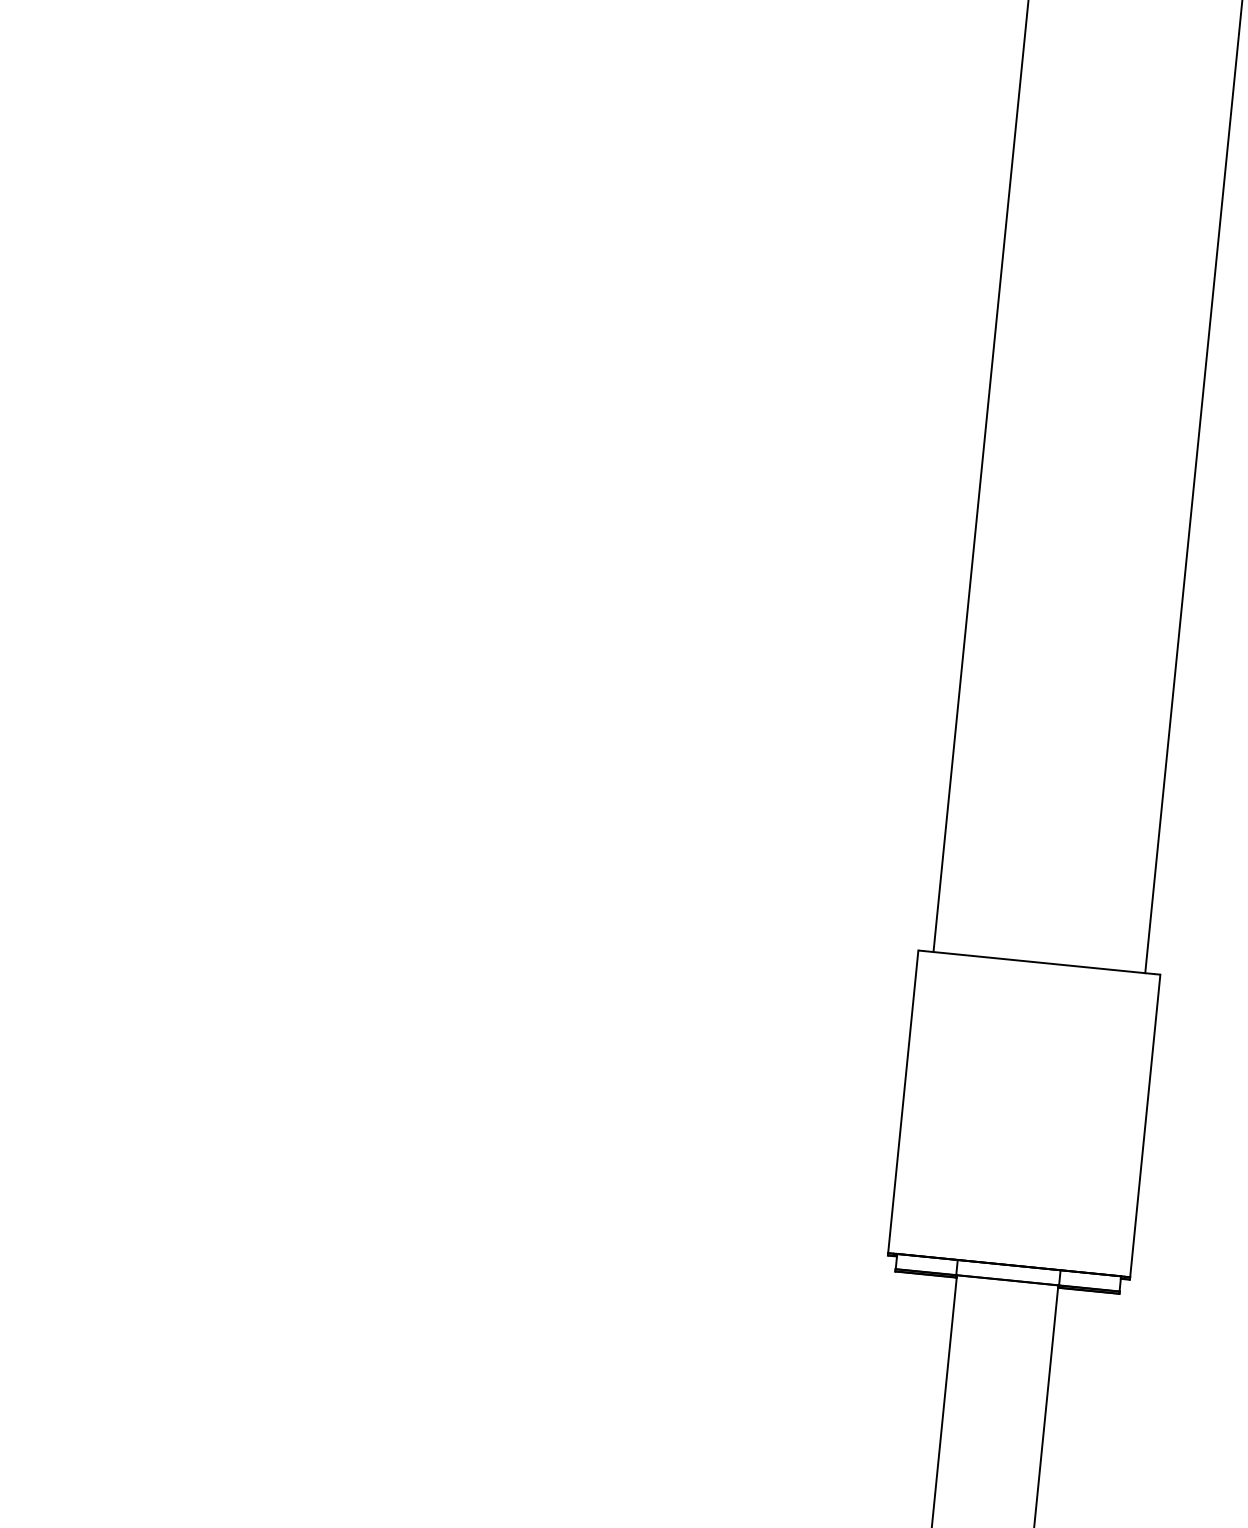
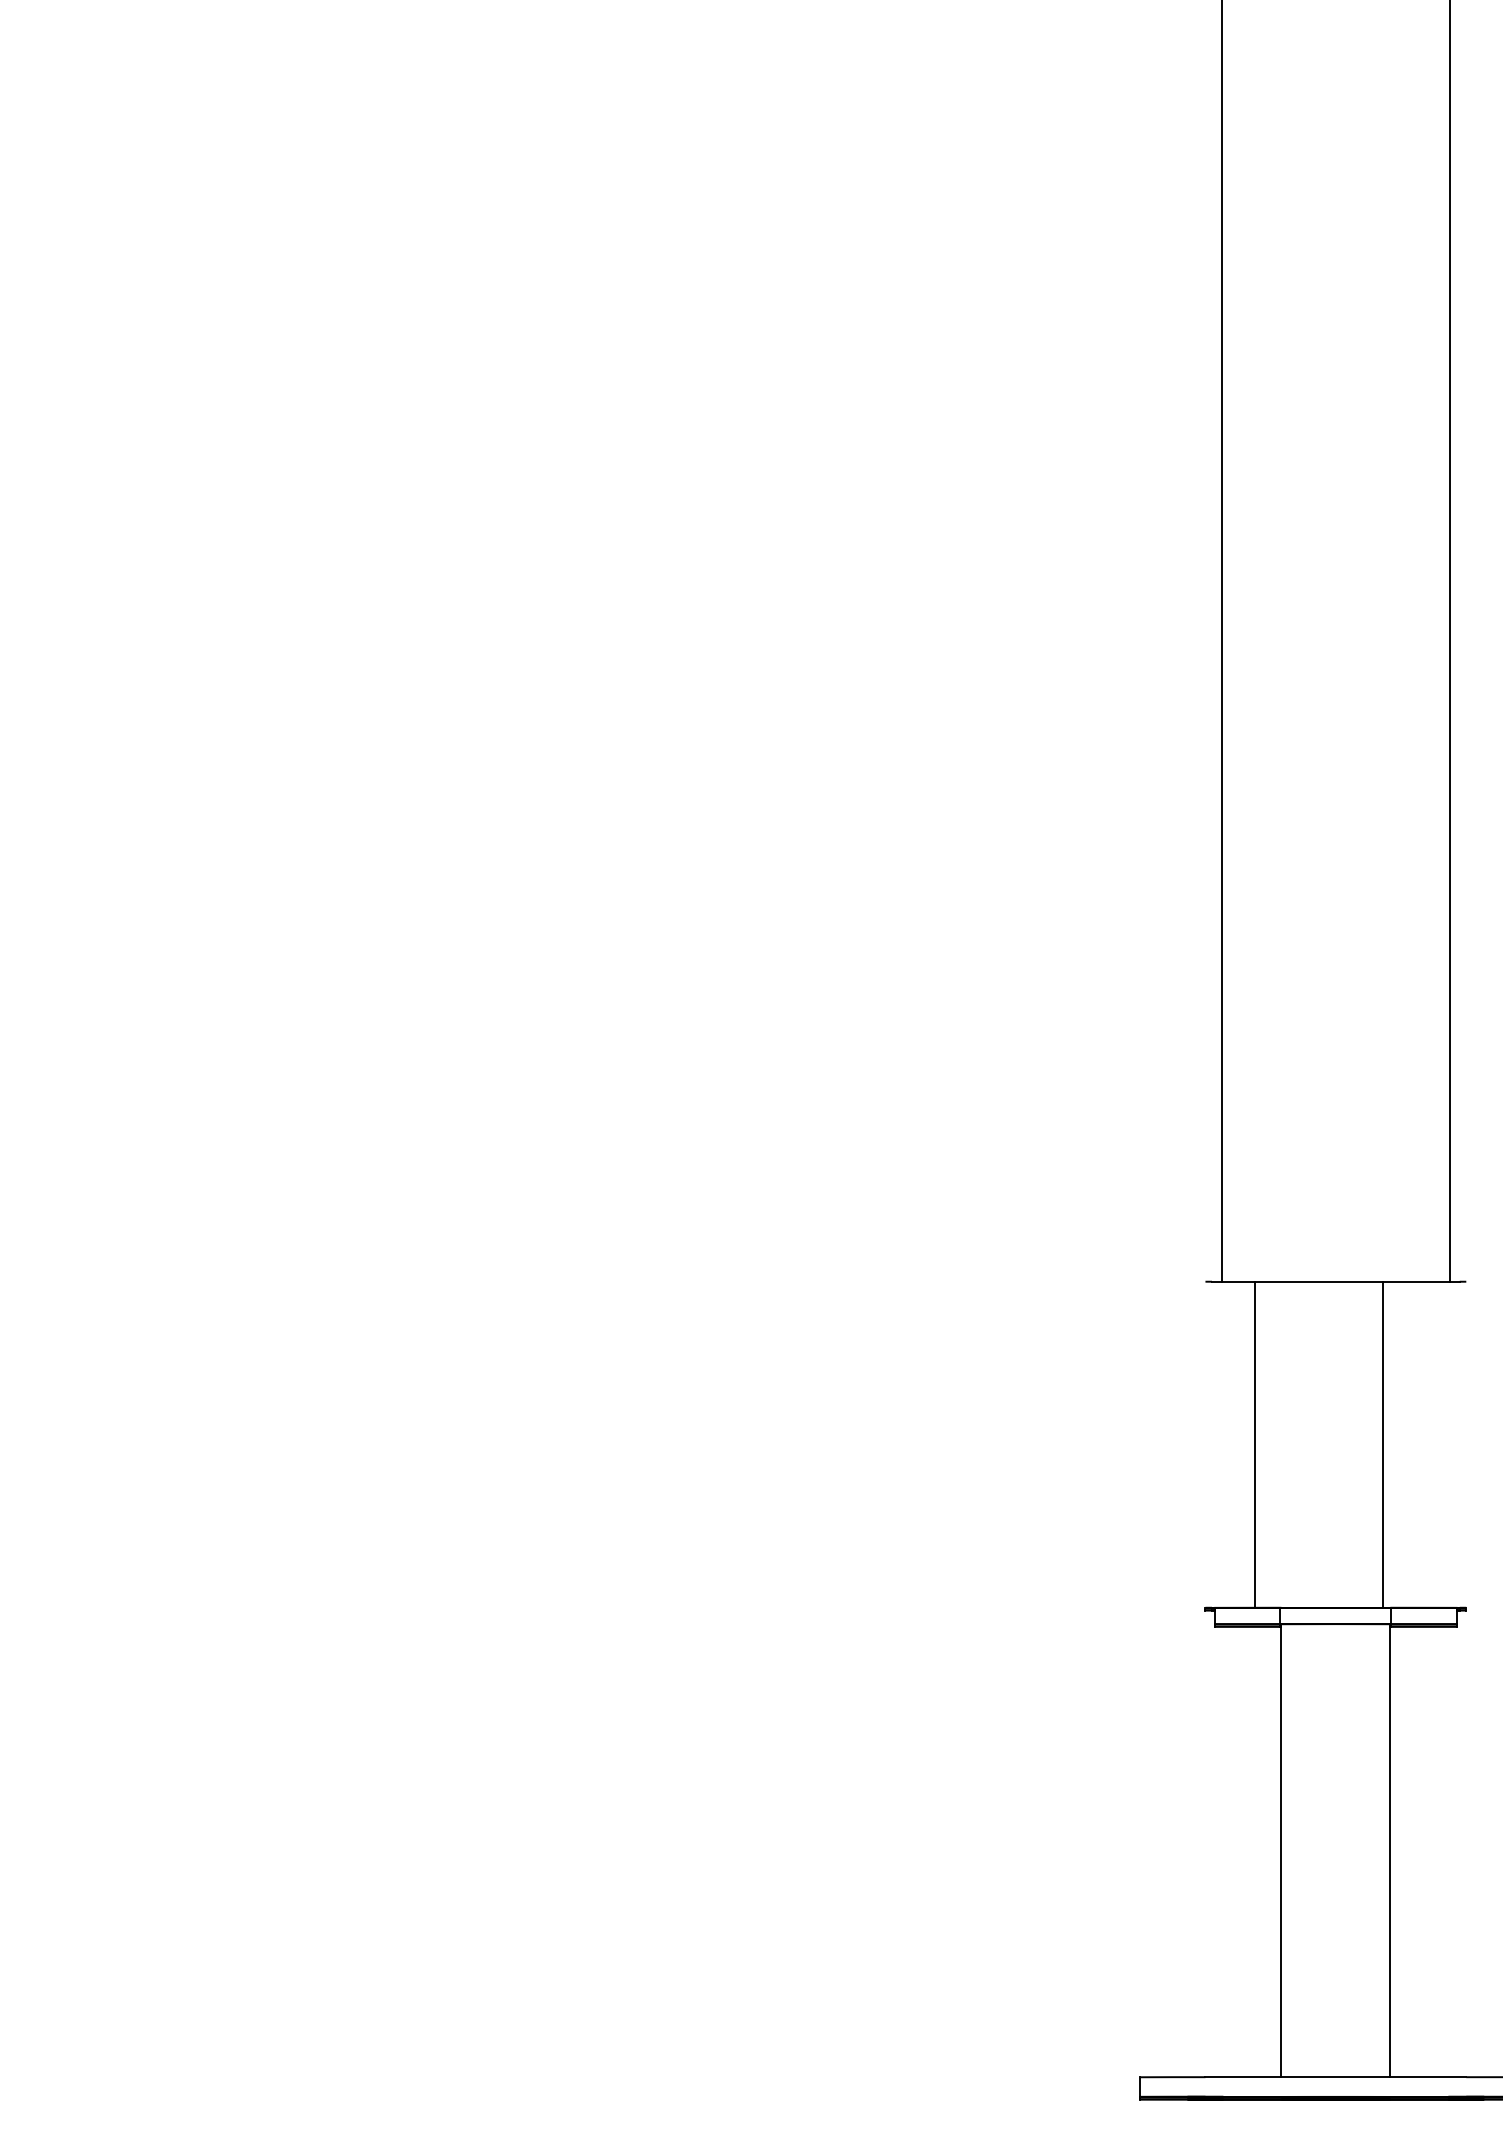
line: (903, 1101) -> (1255, 1444), moved
line: (1145, 1125) -> (1383, 1444), moved

